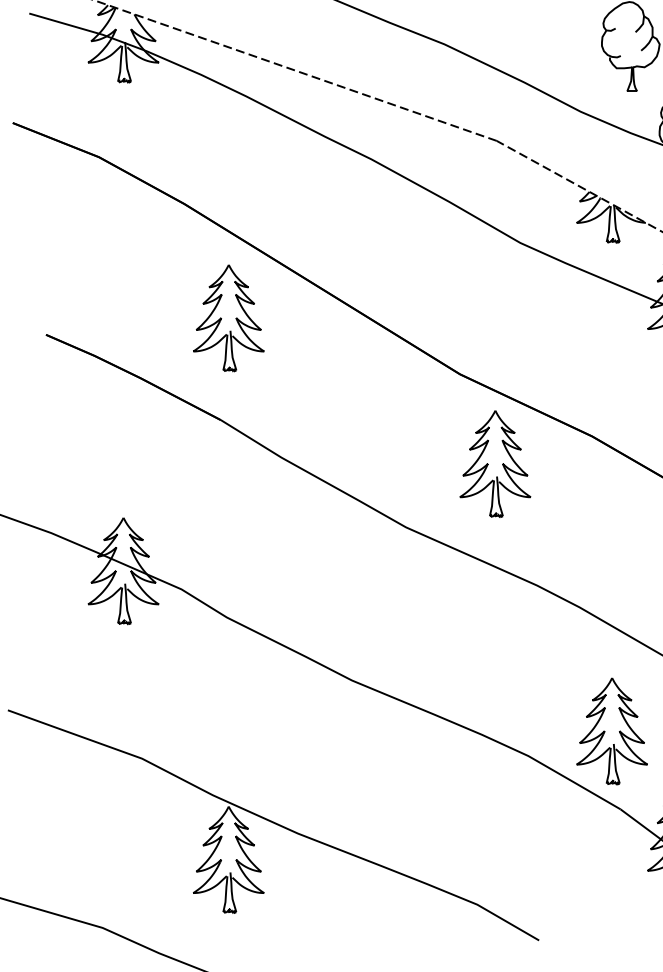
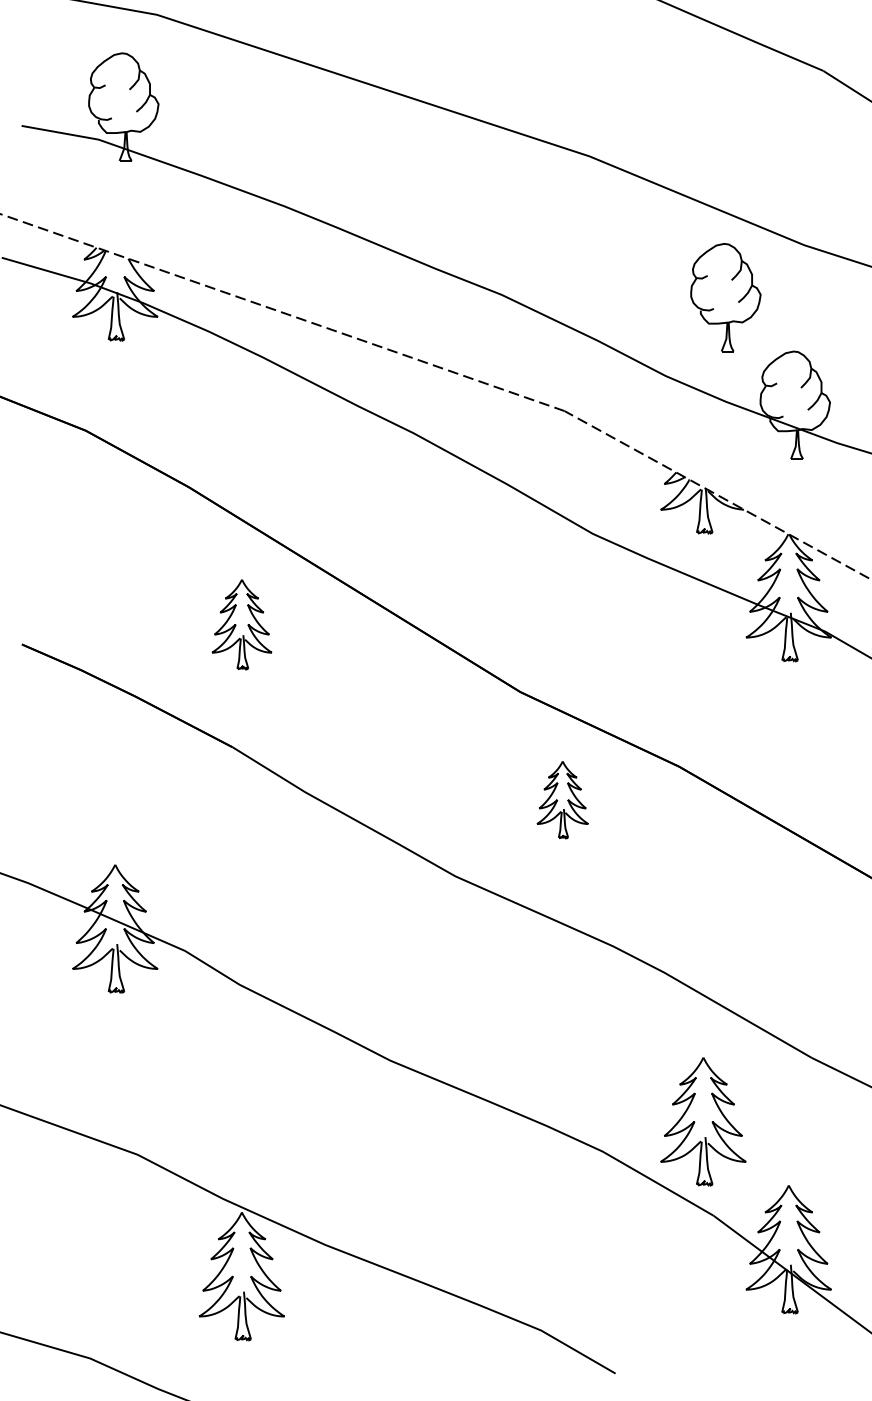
part: (228, 318) -> (241, 624), size x0.7
part: (495, 463) -> (562, 799), size x0.6

